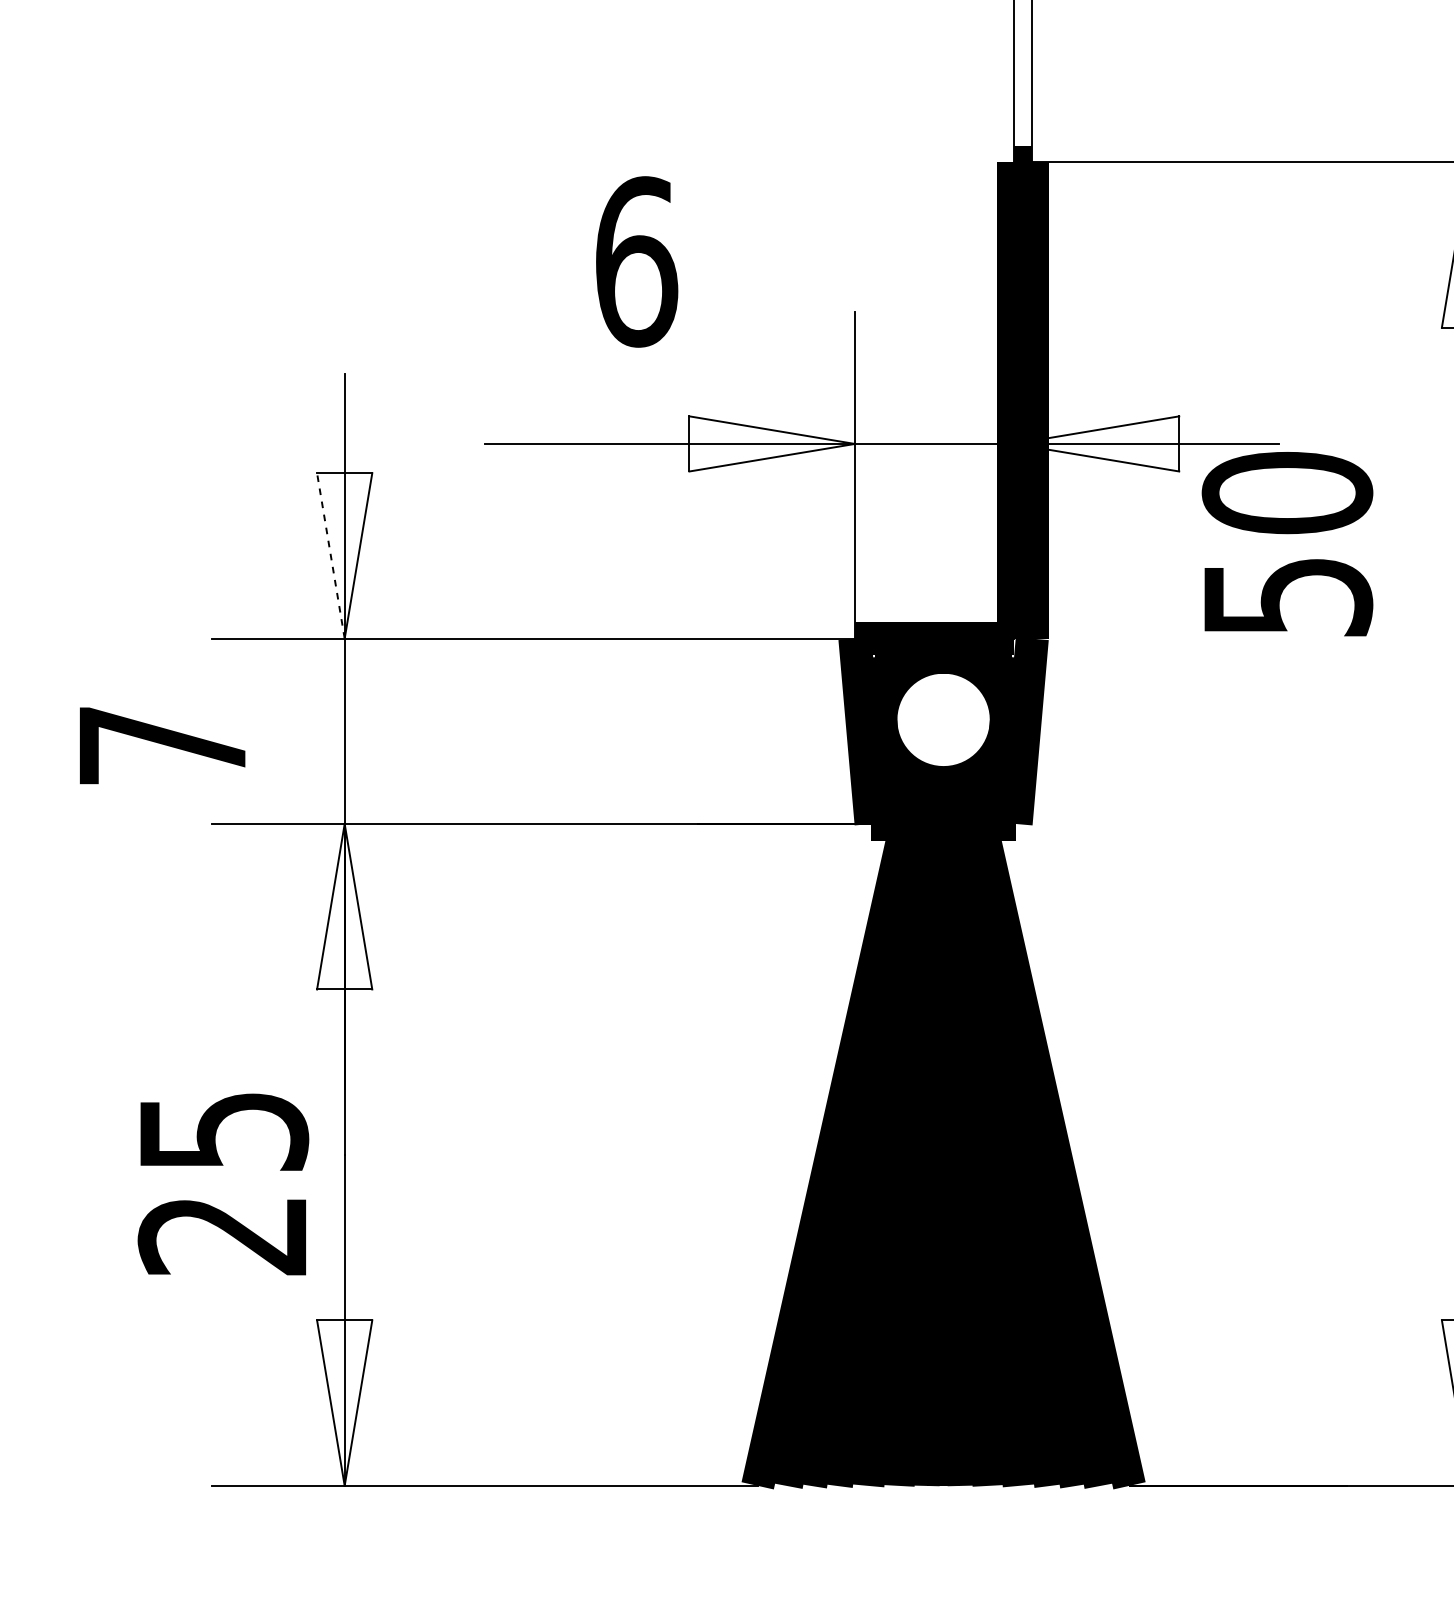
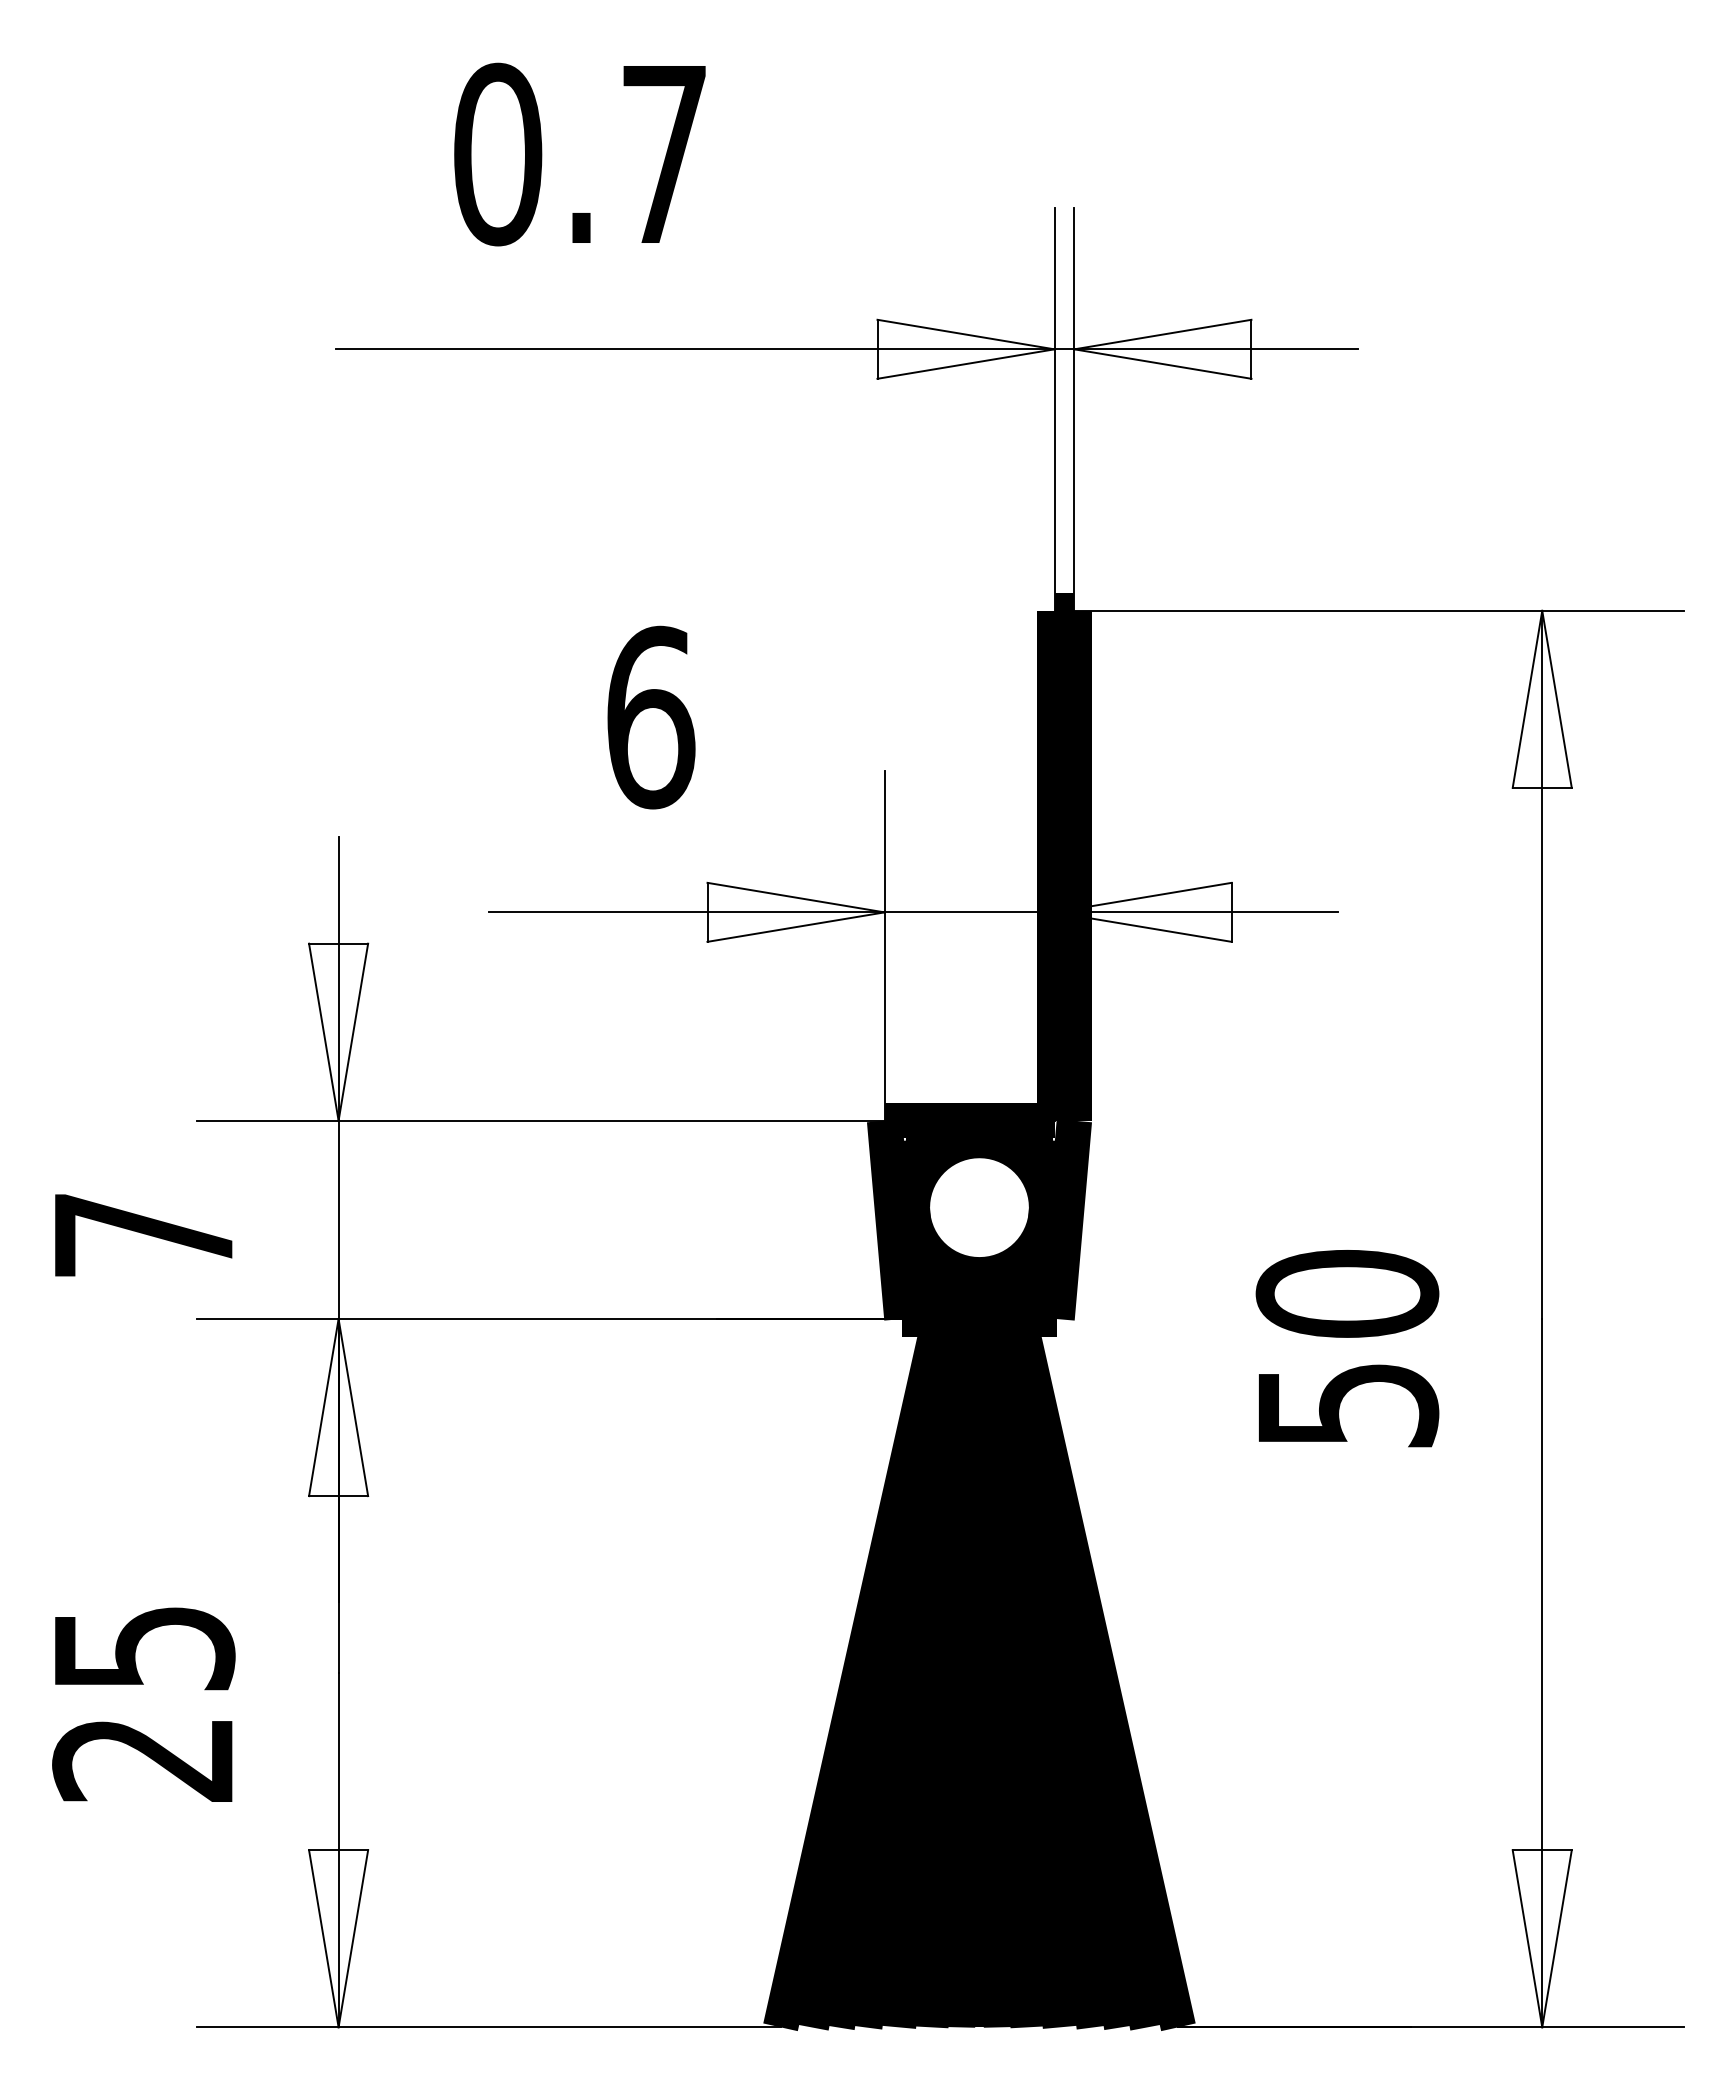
text: (1287, 544) -> (1347, 1348), moved
line: (330, 556) -> (323, 1032), dashed -> solid
text: (223, 1184) -> (143, 1704), moved

